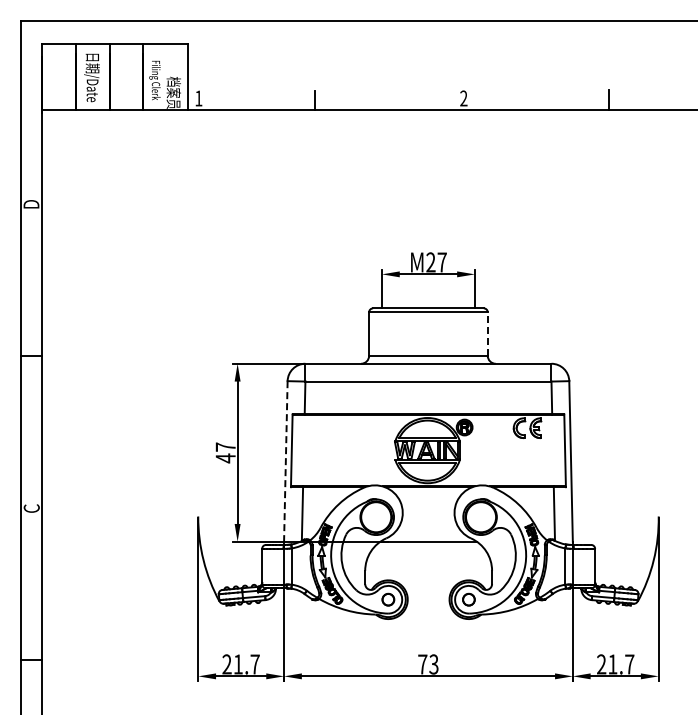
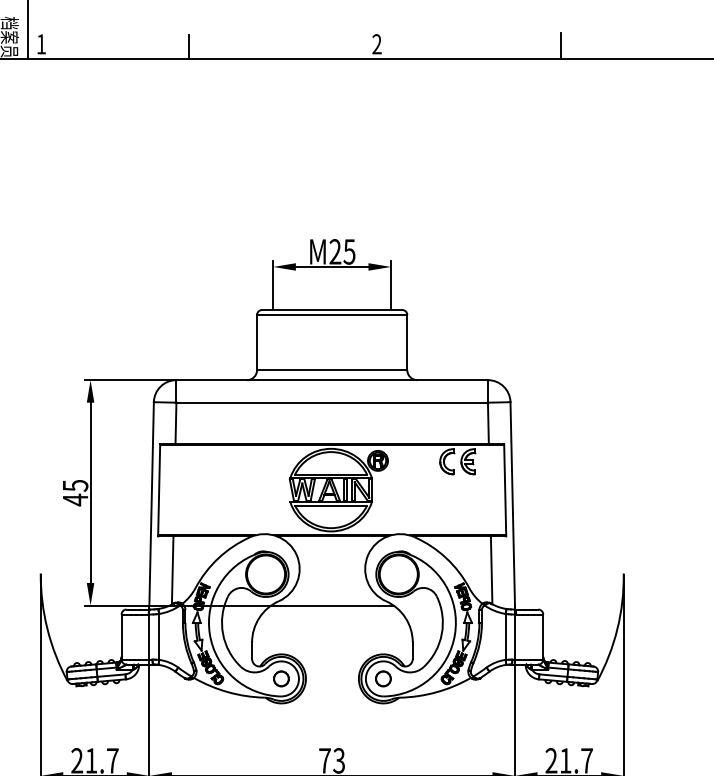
text: (441, 262) -> (348, 251), M27 -> M25
line: (487, 334) -> (406, 343), dashed -> solid
text: (225, 446) -> (75, 484), 47 -> 45
line: (285, 461) -> (151, 503), dashed -> solid

